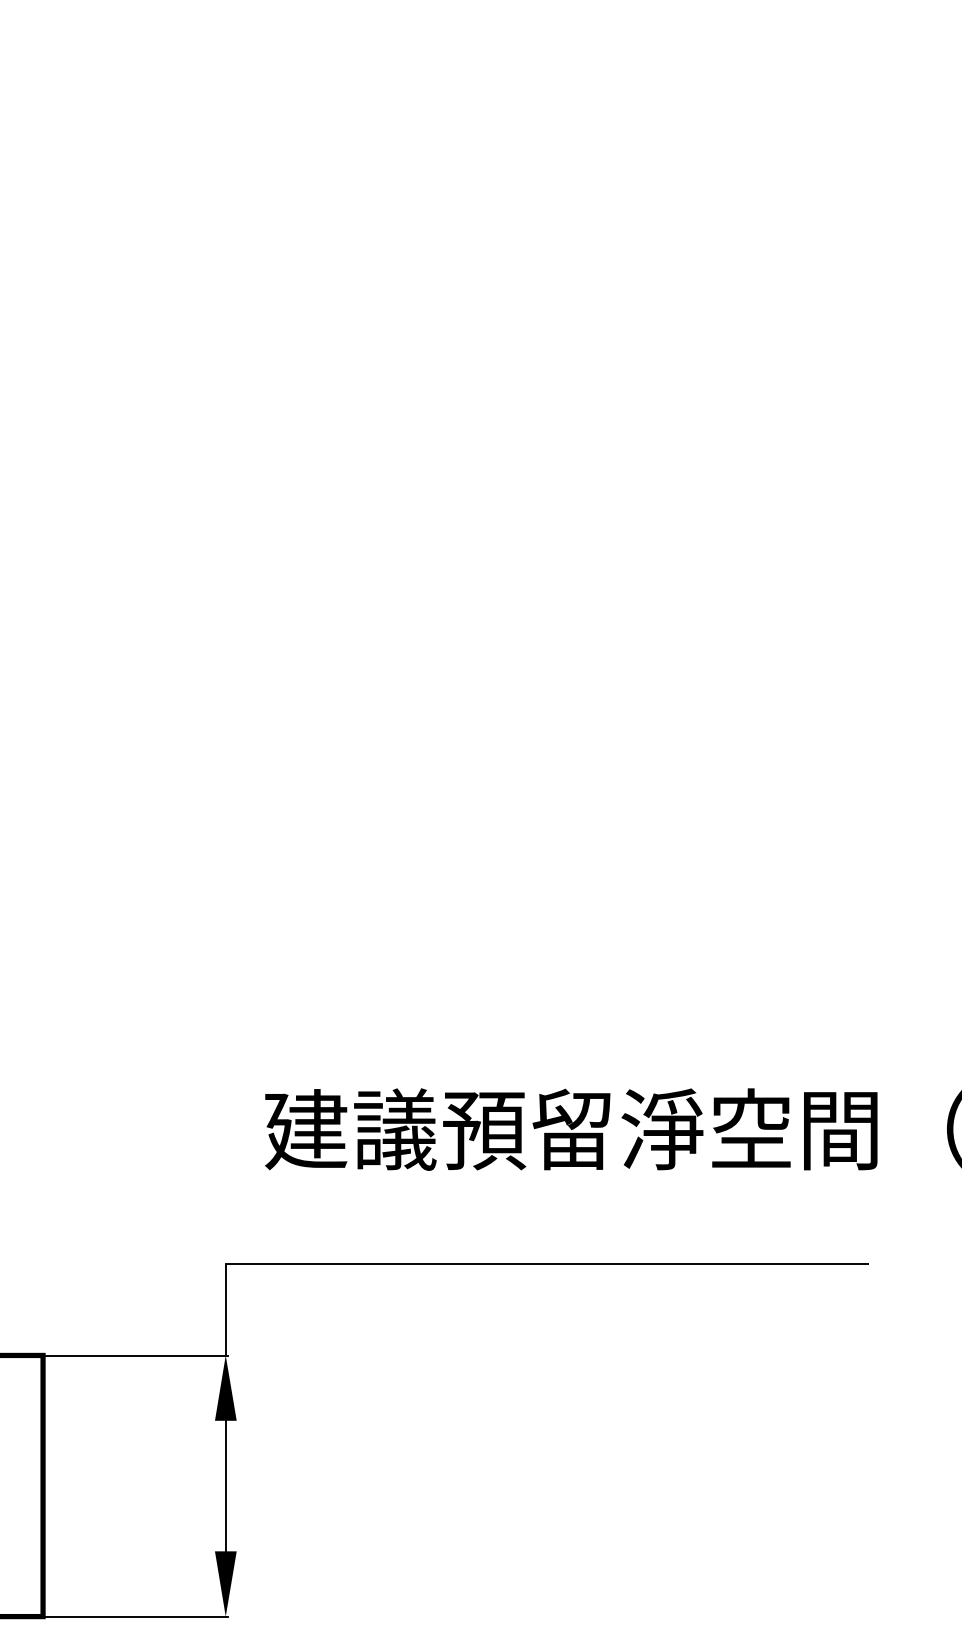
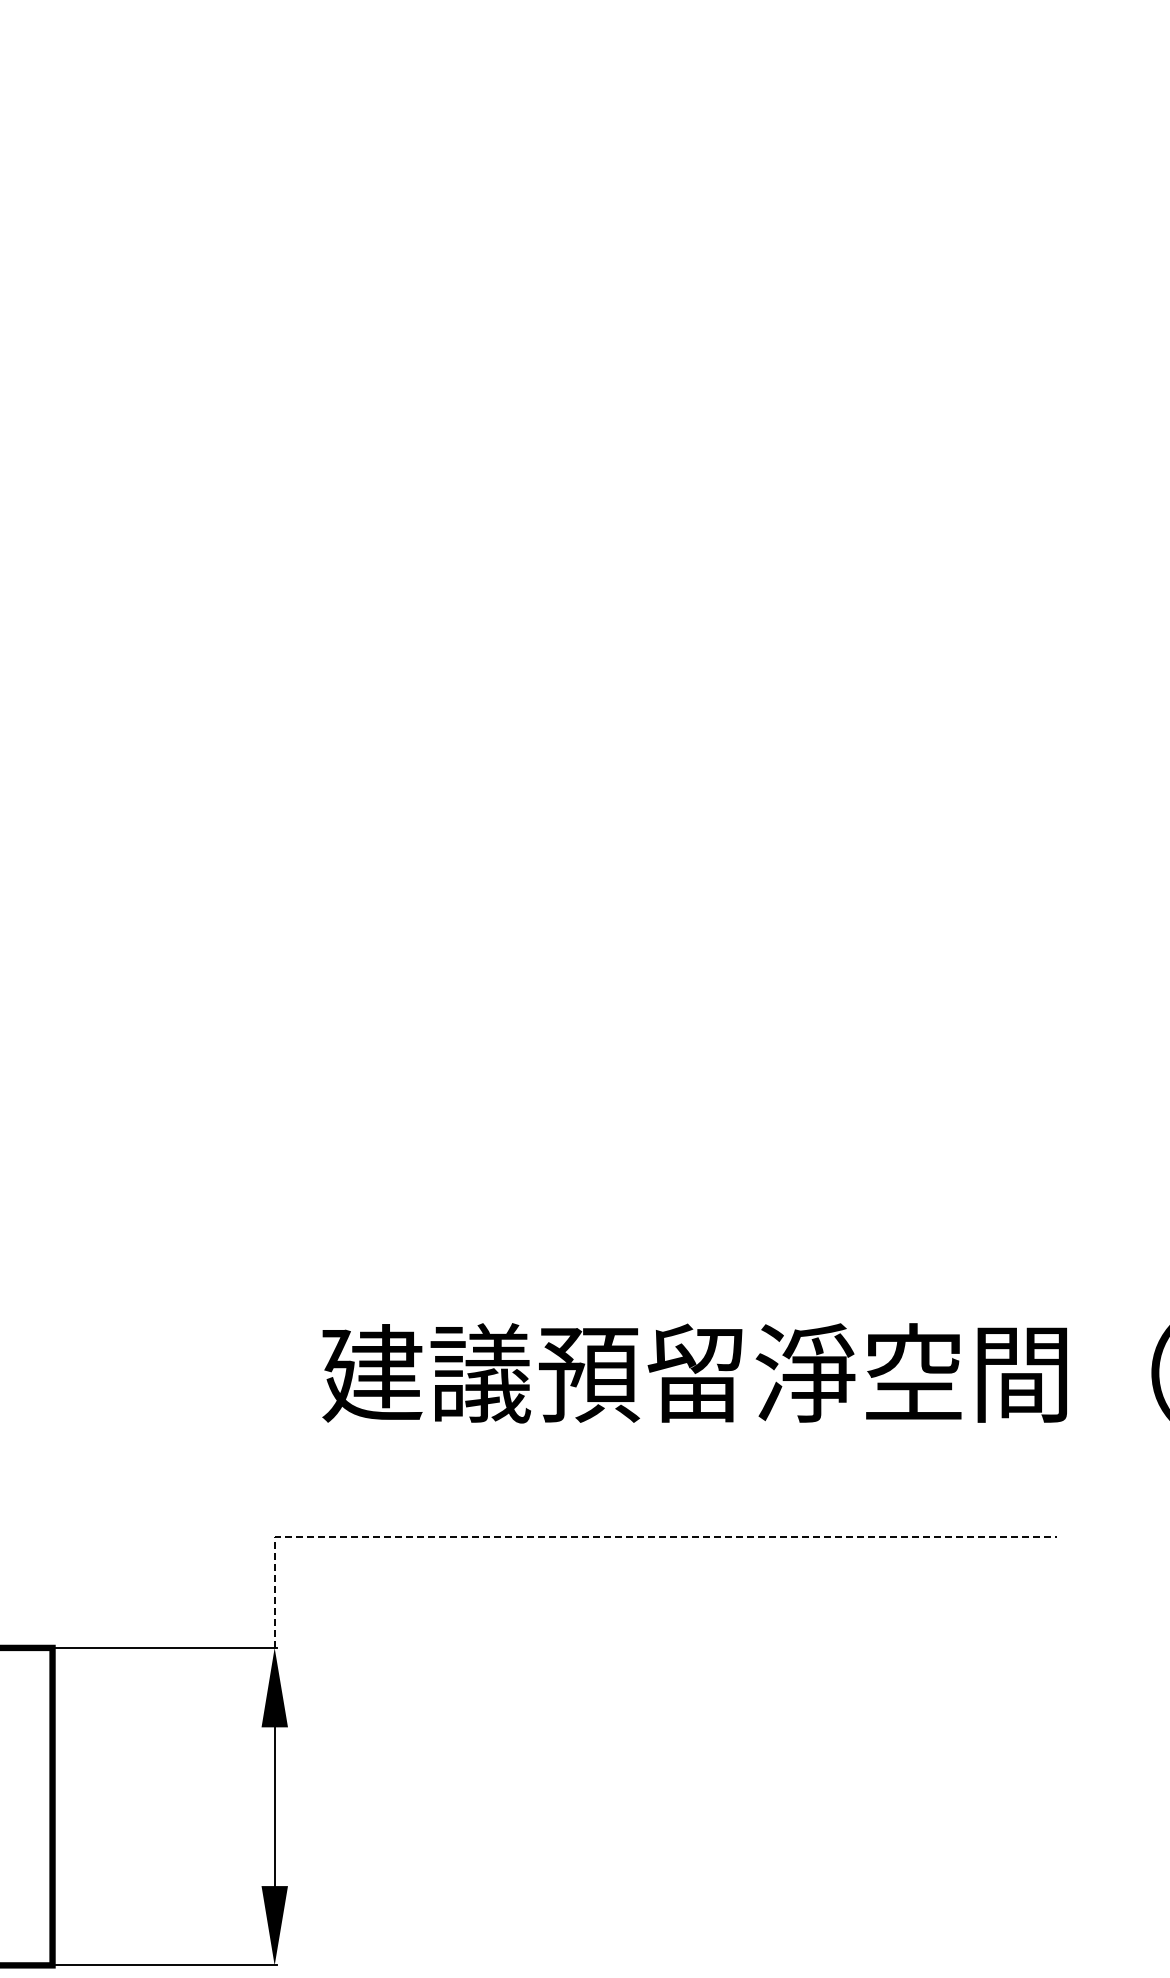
line: (501, 1263) -> (609, 1536), solid -> dashed

